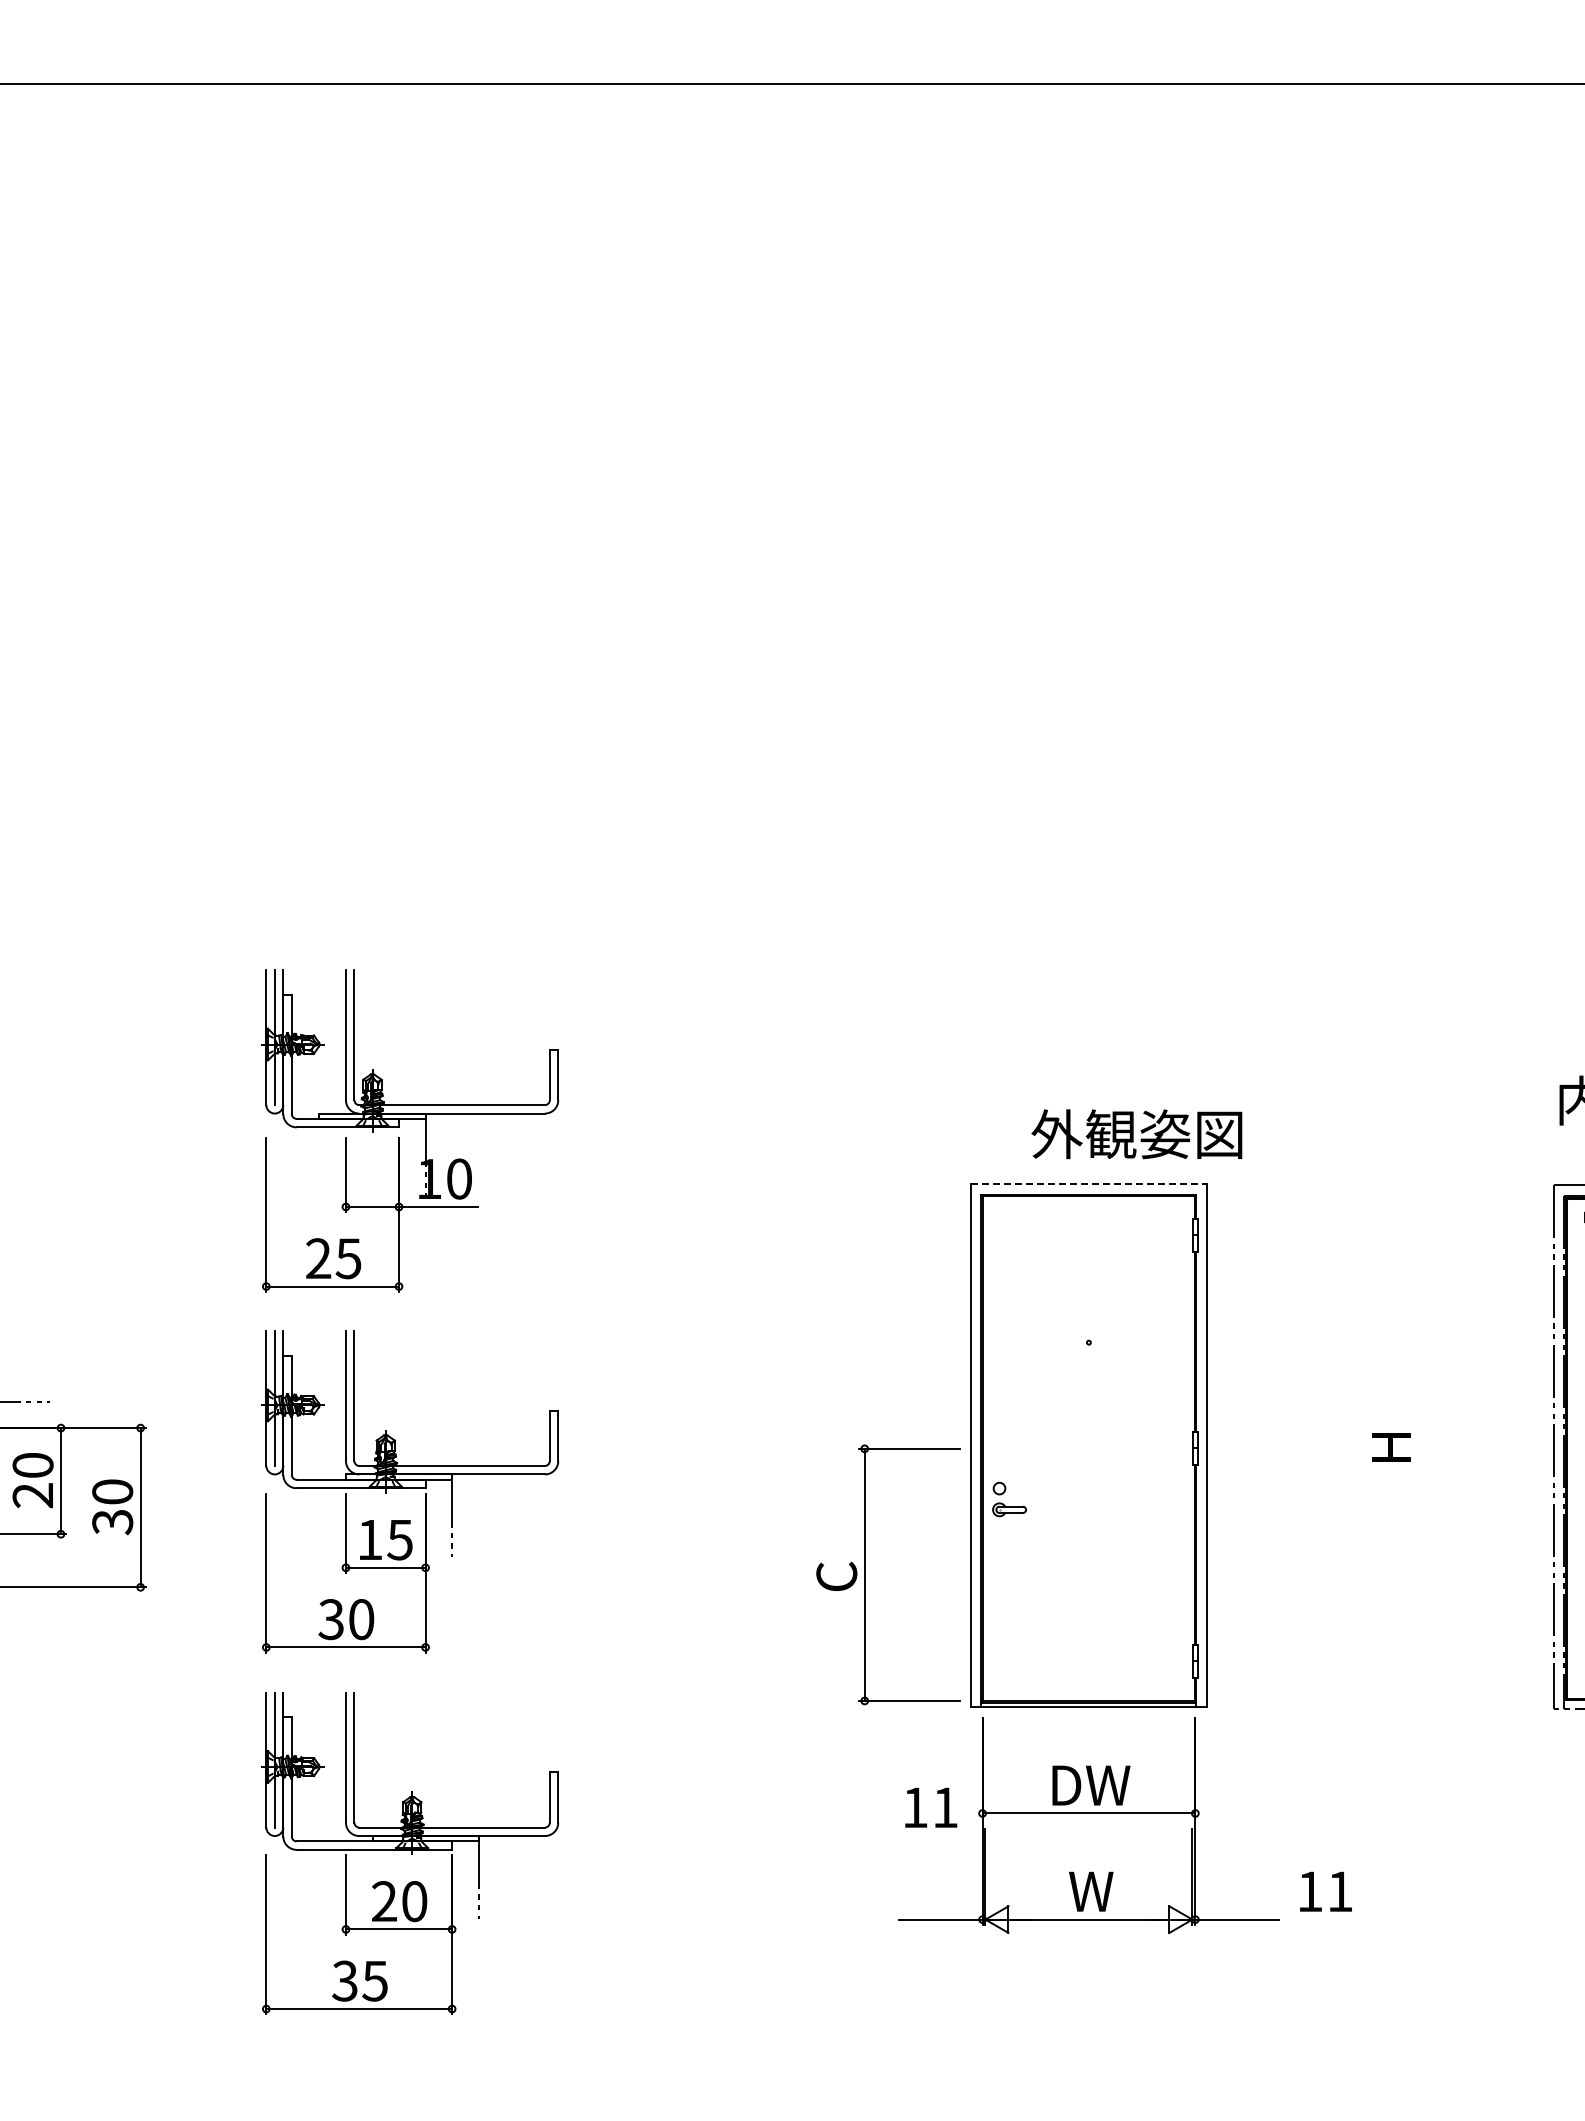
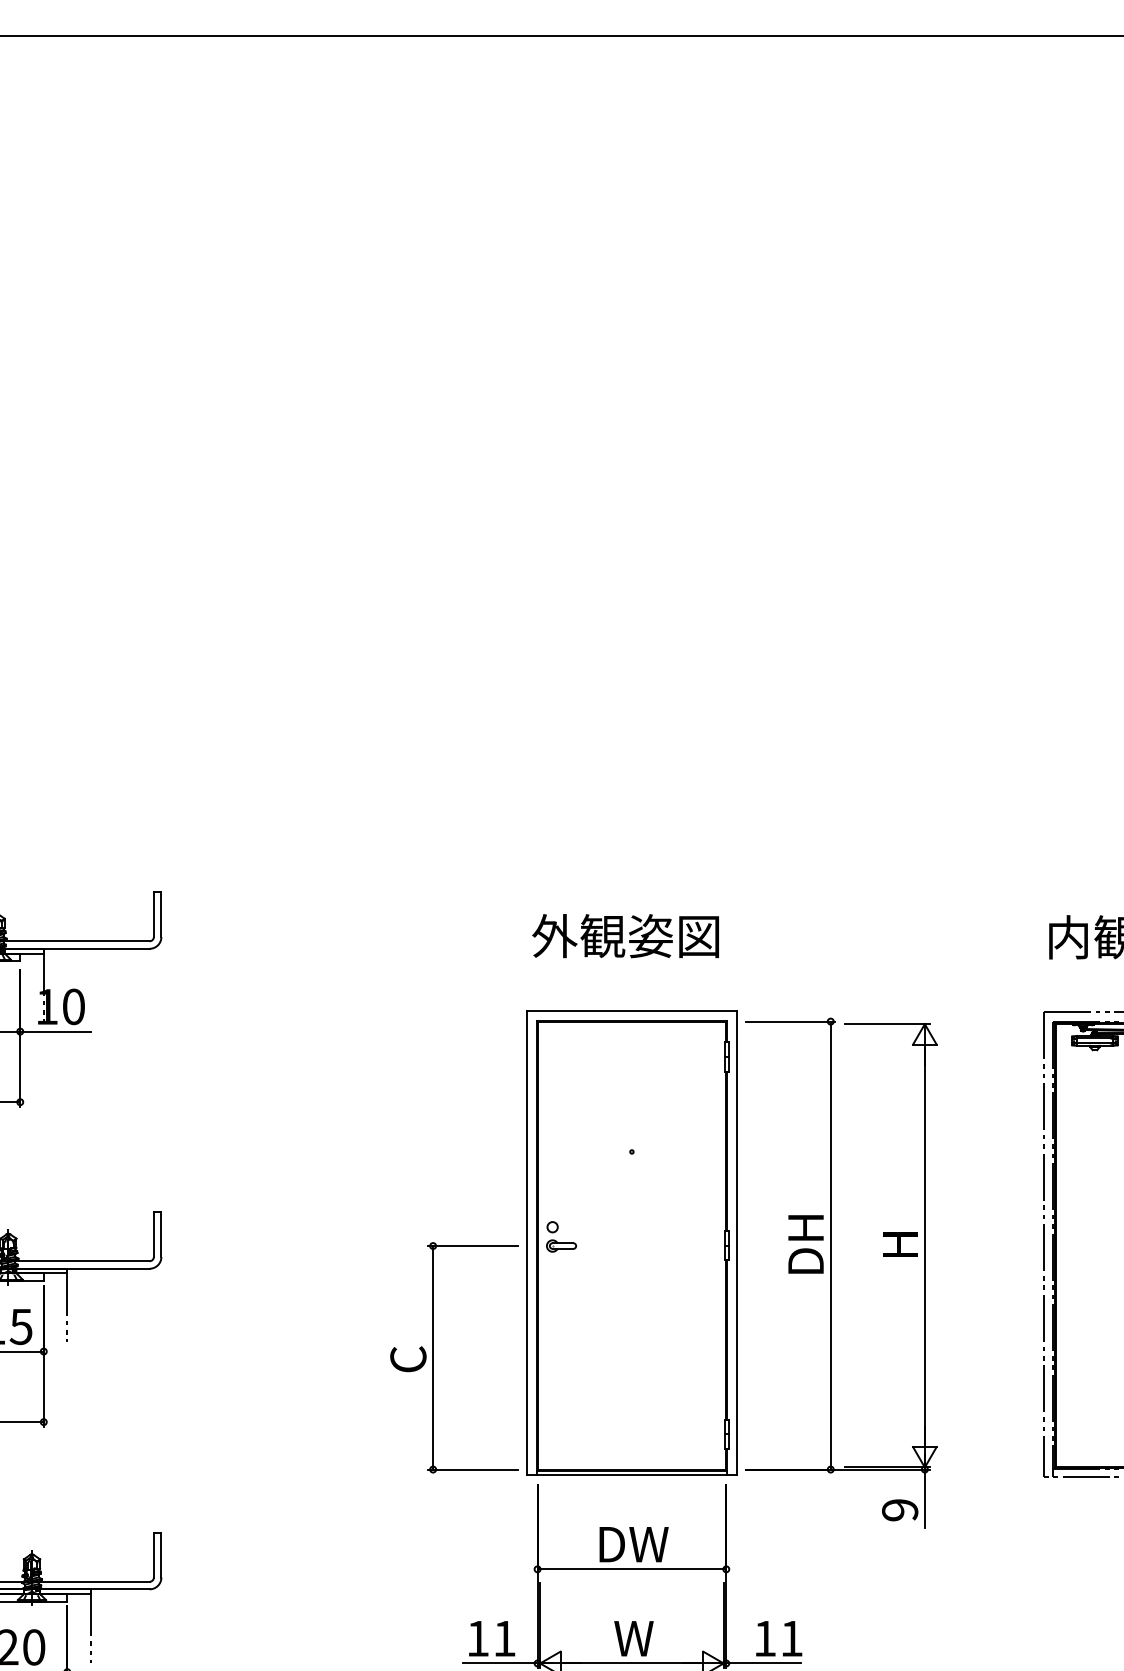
text: (1136, 1134) -> (625, 936), moved
line: (1089, 1184) -> (632, 1011), dashed -> solid
part: (1313, 1479) -> (831, 1273), added
part: (1009, 1506) -> (561, 1243), moved
text: (931, 1807) -> (492, 1638), moved
text: (1325, 1891) -> (778, 1638), moved

